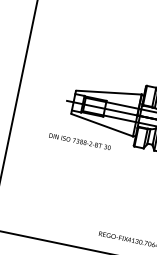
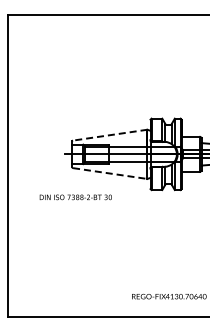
line: (109, 92) -> (110, 135), solid -> dashed
line: (102, 125) -> (110, 173), solid -> dashed
text: (79, 141) -> (75, 197), moved

